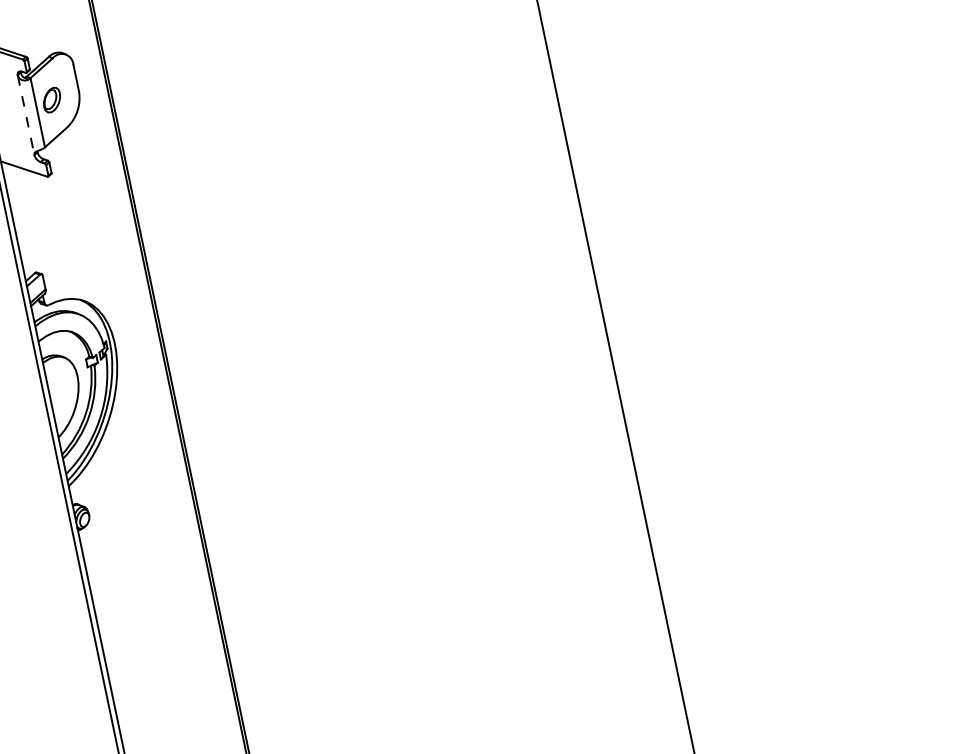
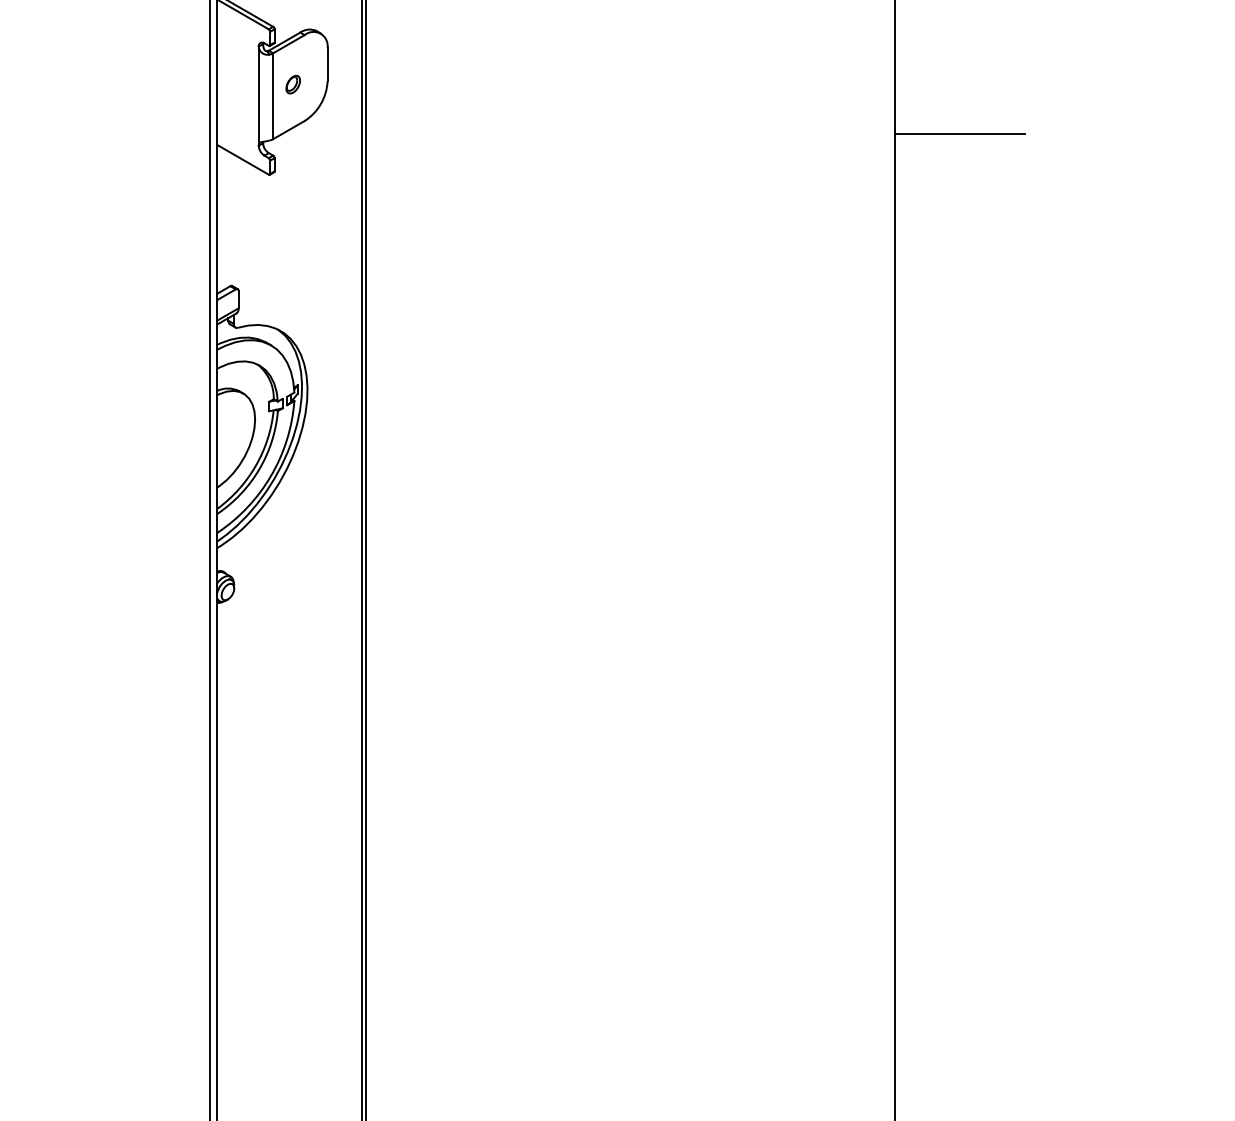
line: (597, 28) -> (959, 134), added
part: (51, 100) -> (292, 84), size x0.62
line: (25, 115) -> (258, 96), dashed -> solid

